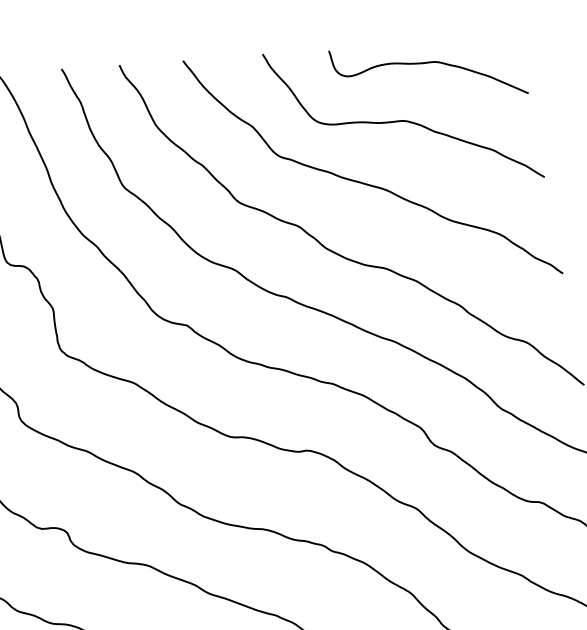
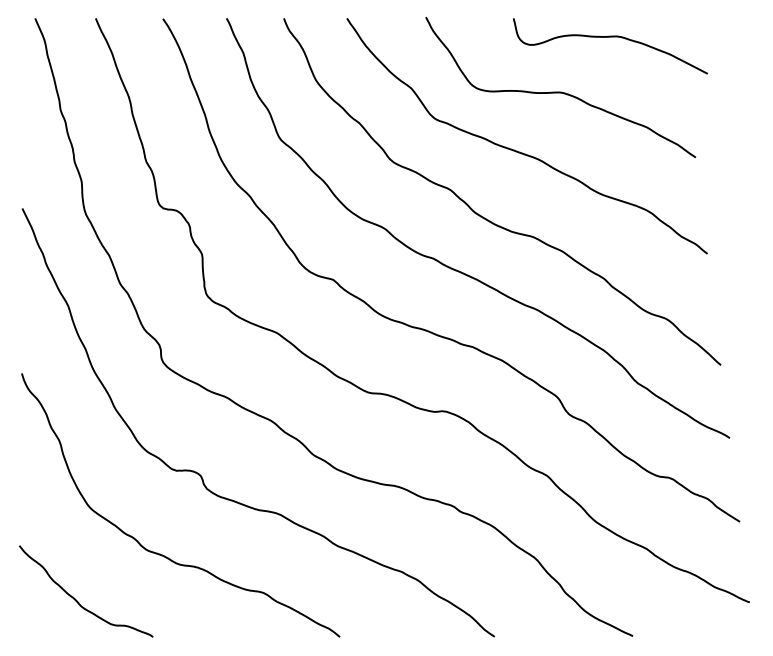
curve: (428, 63) -> (610, 37), moved

